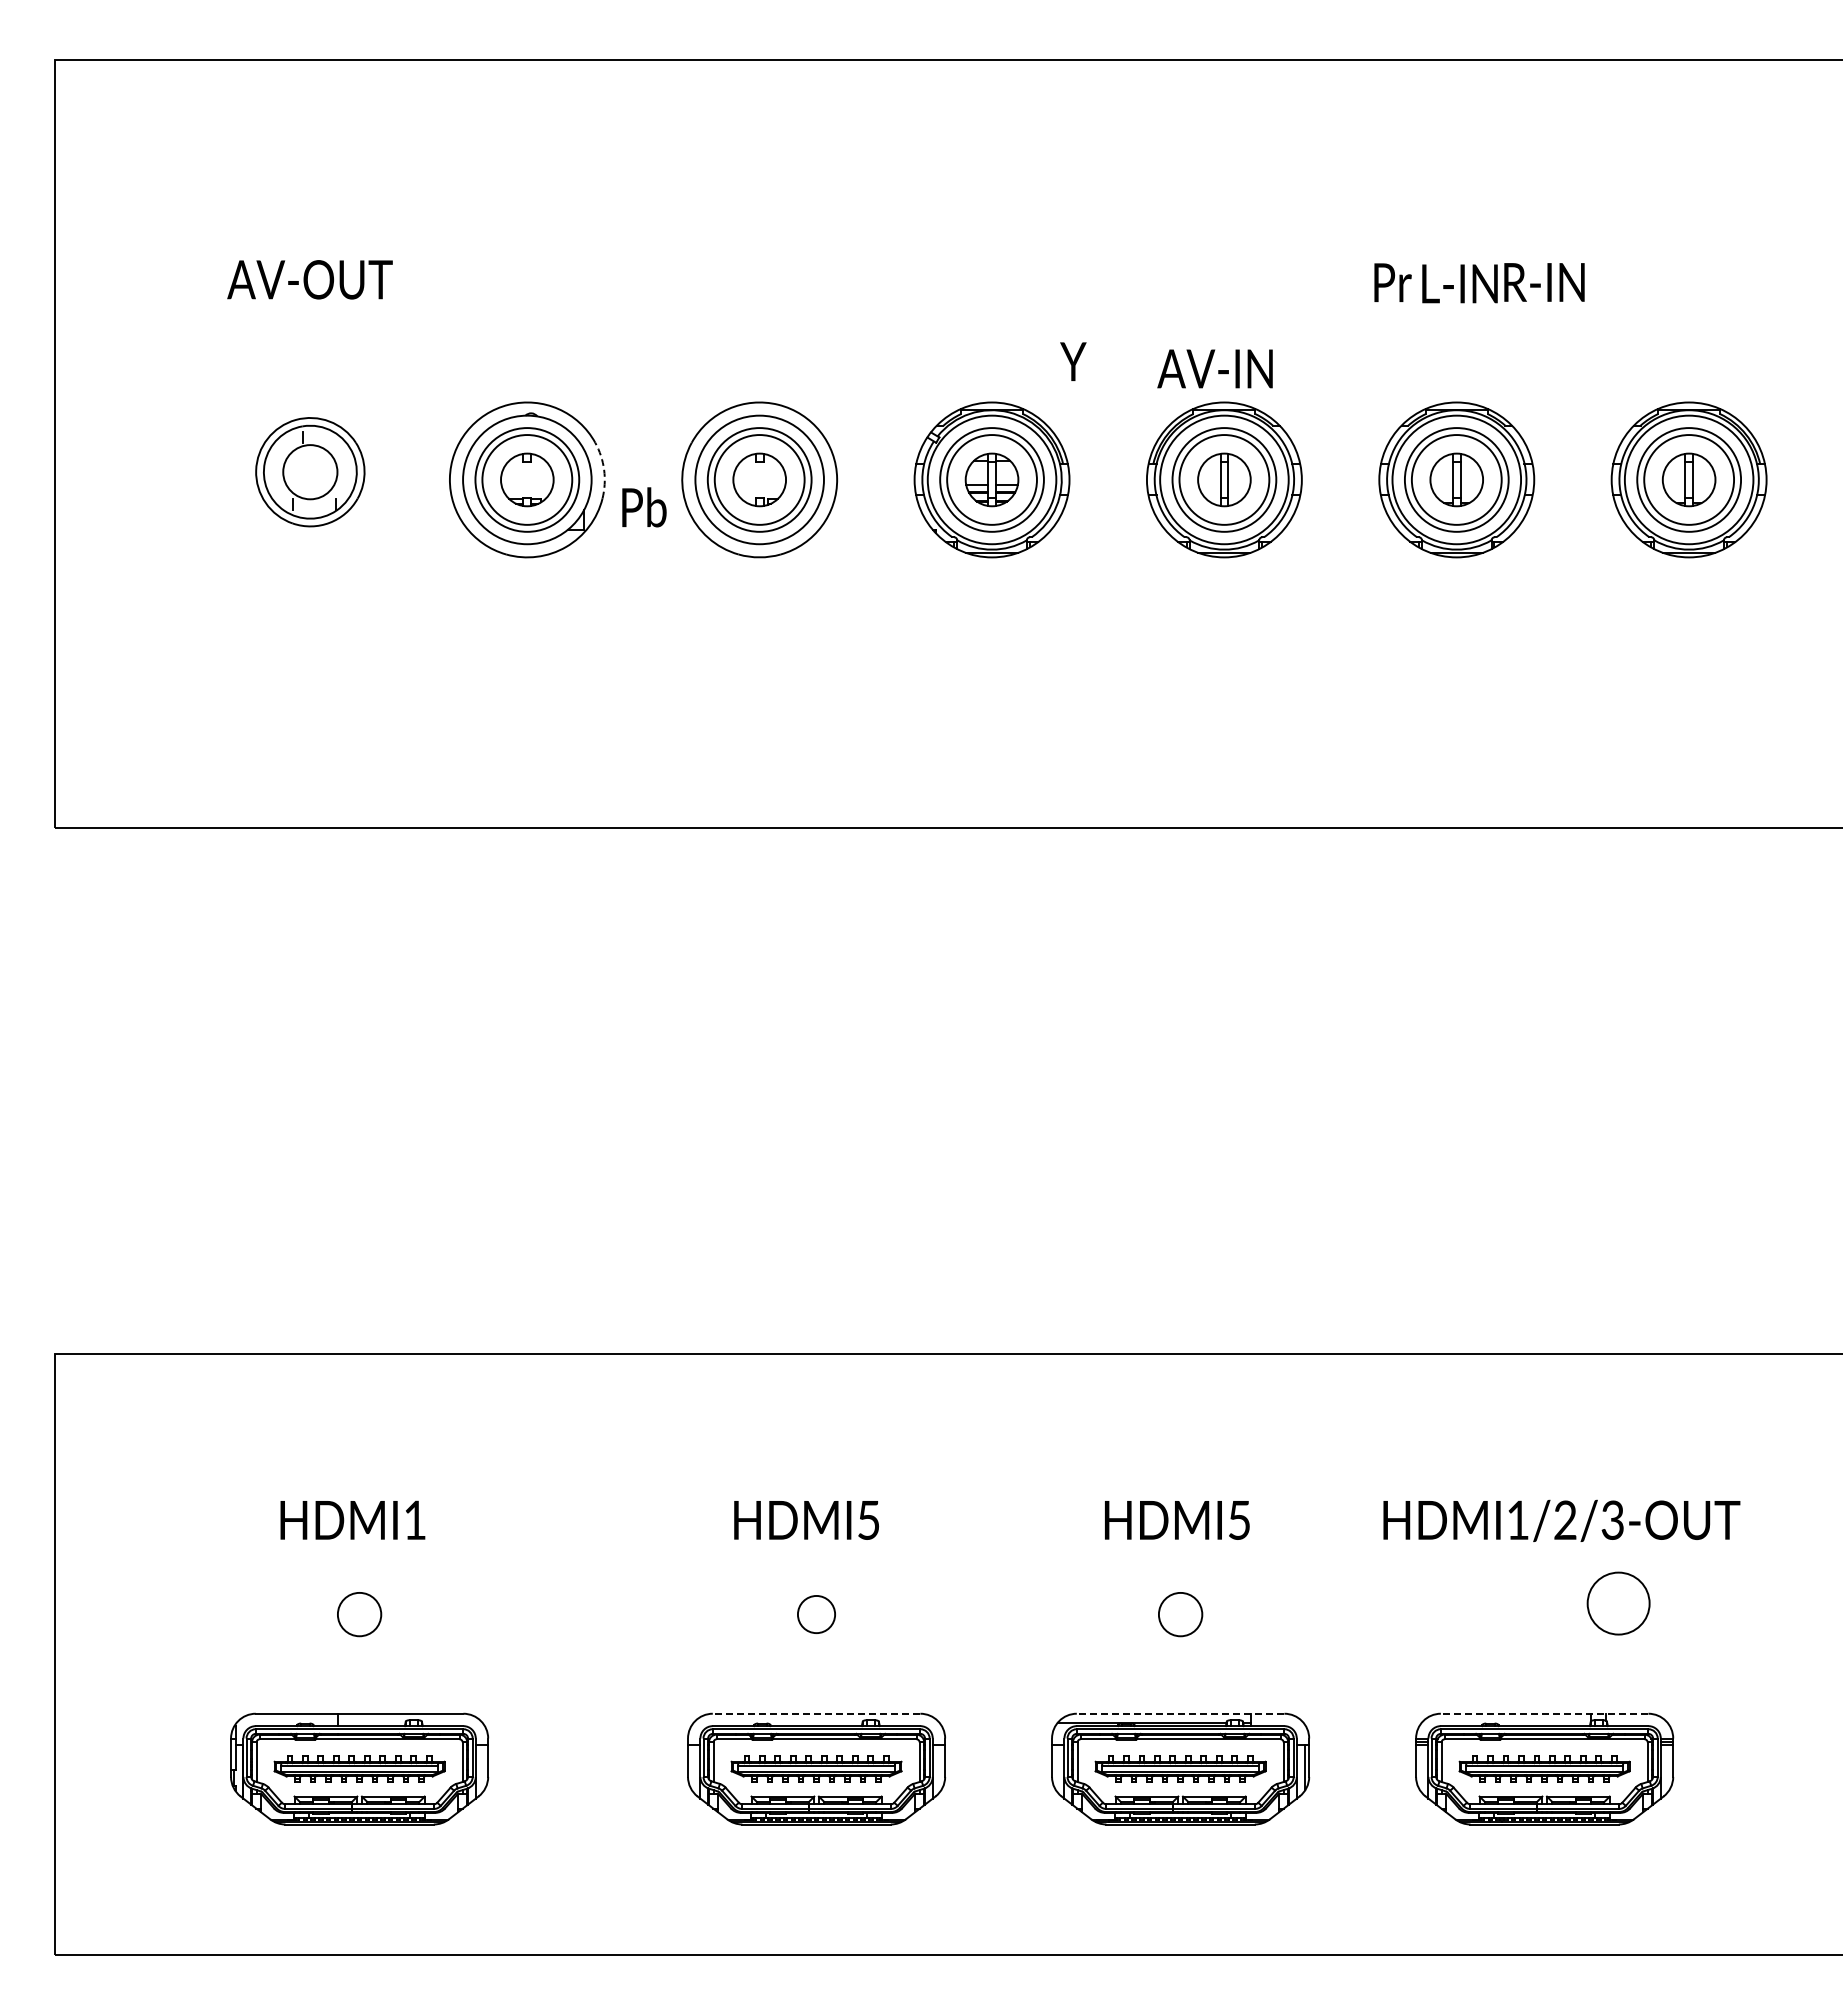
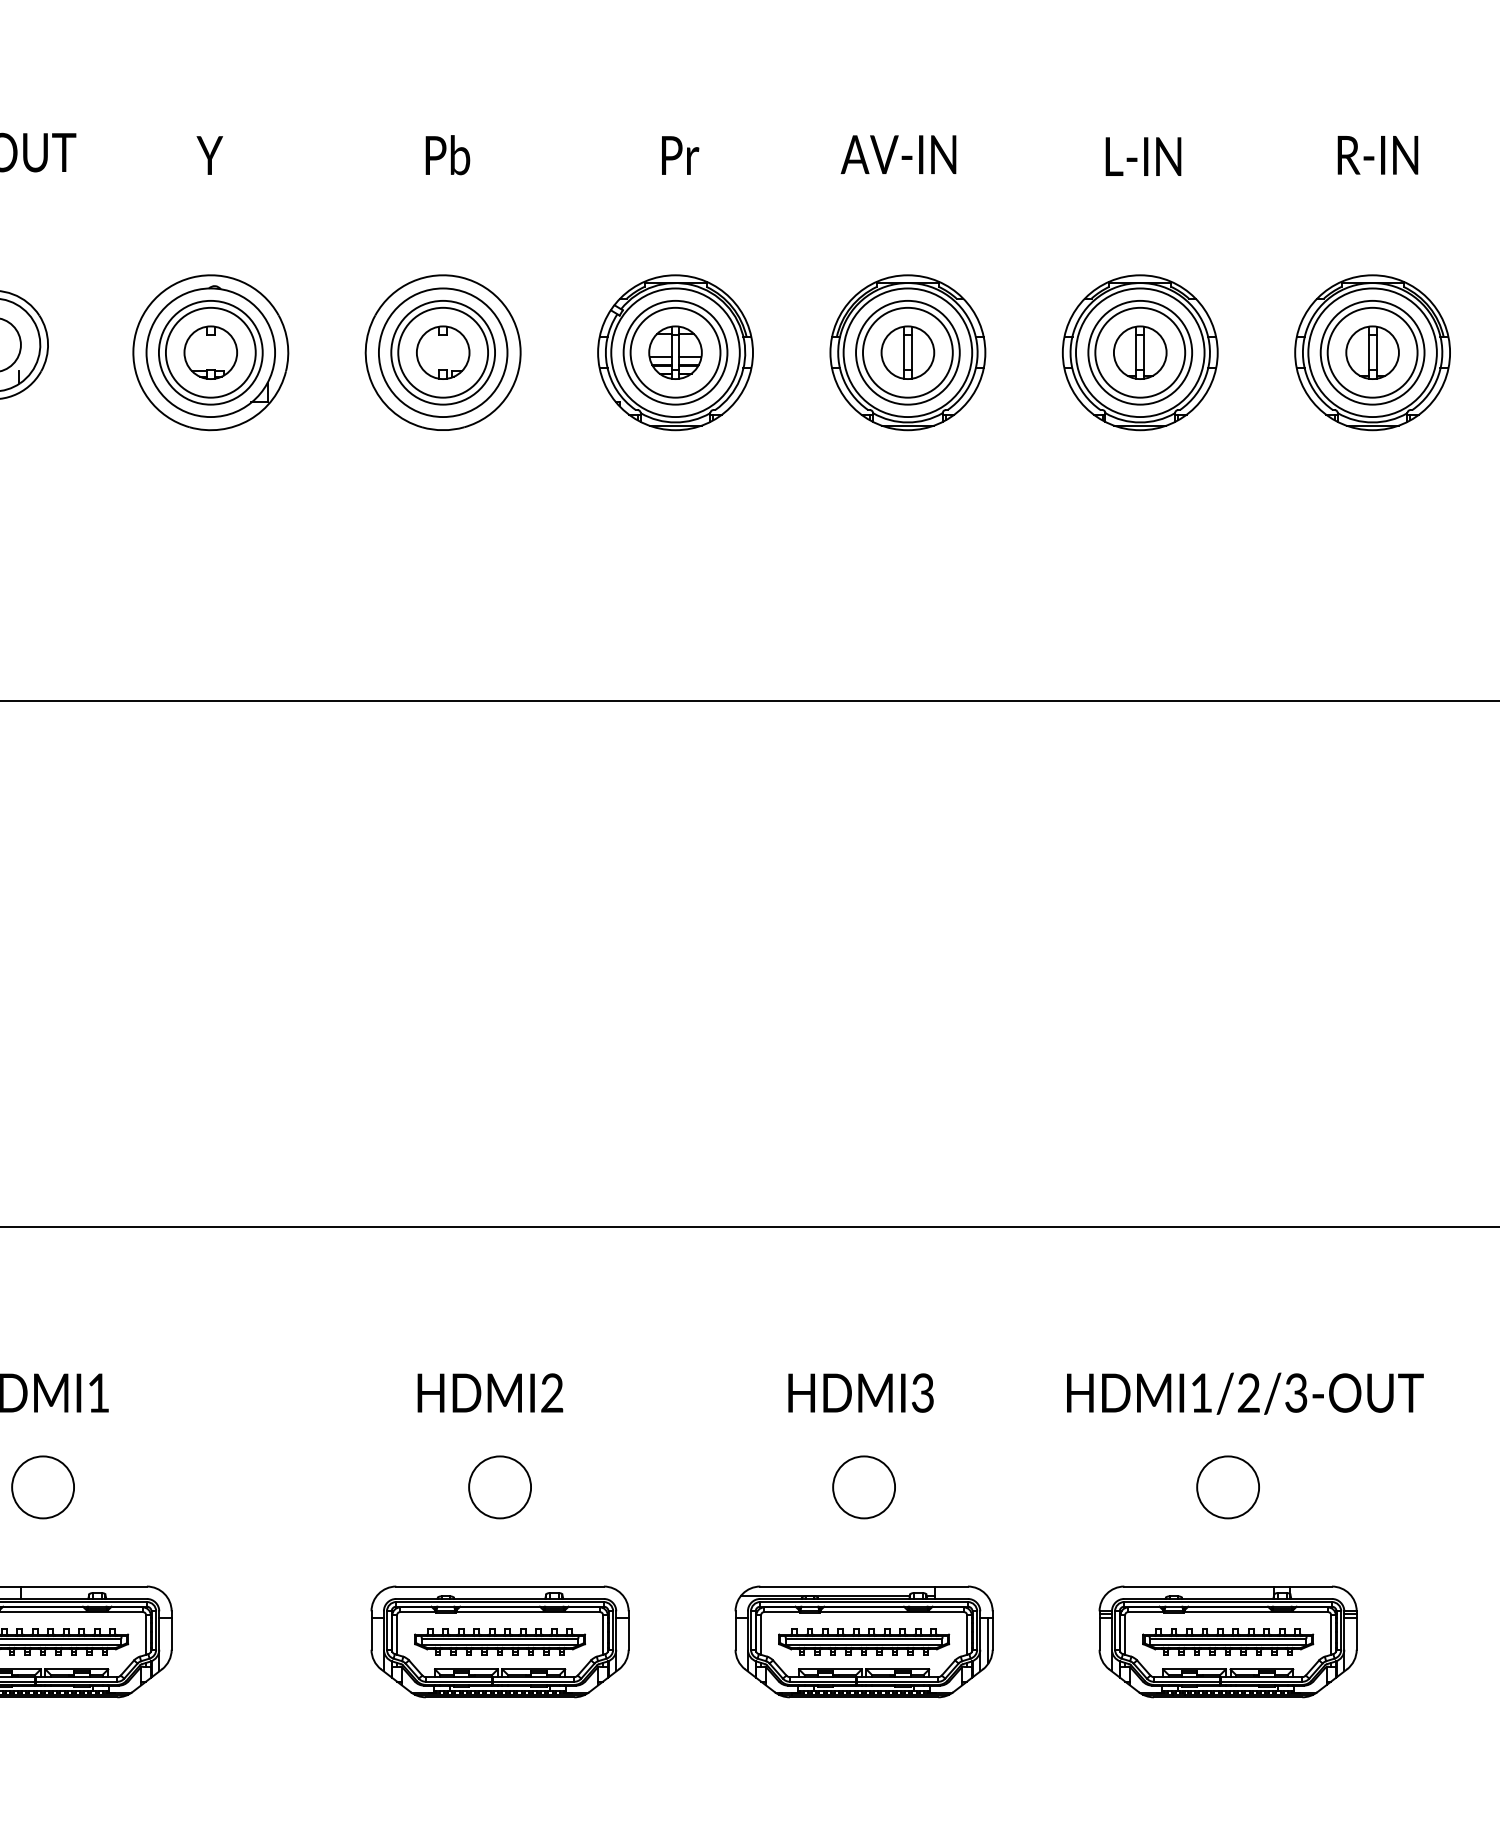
text: (1392, 282) -> (679, 155), moved
text: (1544, 282) -> (1377, 155), moved
text: (1073, 361) -> (209, 155), moved
text: (1214, 368) -> (897, 154), moved
arc: (604, 469) -> (287, 342), dashed -> solid
text: (644, 507) -> (447, 155), moved
text: (868, 1519) -> (551, 1392), HDMI5 -> HDMI2
text: (1239, 1519) -> (922, 1392), HDMI5 -> HDMI3
circle: (1618, 1603) -> (1227, 1487), moved
circle: (359, 1614) -> (42, 1487), size x1.43
circle: (816, 1614) -> (499, 1487), size x1.67
circle: (1180, 1614) -> (863, 1487), size x1.43
line: (816, 1713) -> (499, 1586), dashed -> solid
line: (1180, 1713) -> (863, 1586), dashed -> solid
line: (1544, 1713) -> (1227, 1586), dashed -> solid

